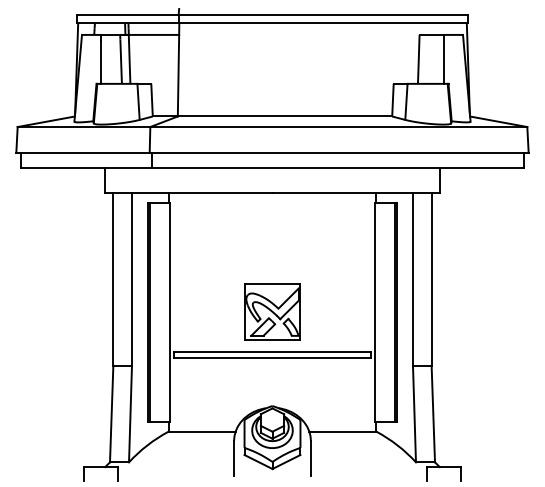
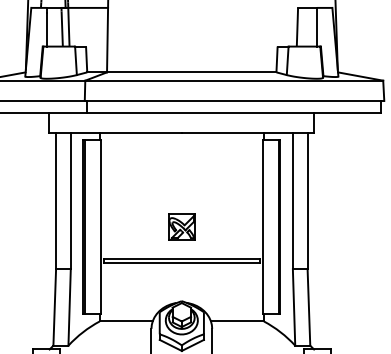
part: (272, 311) -> (181, 226), size x0.6

